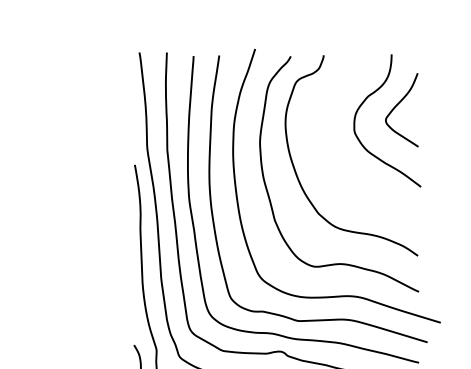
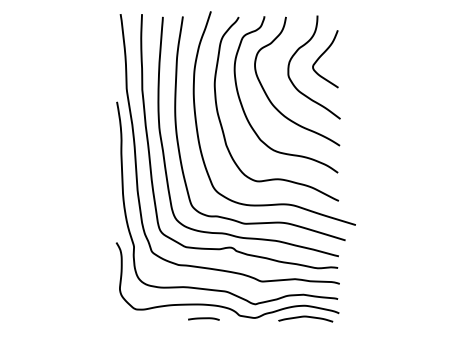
curve: (331, 161) -> (270, 99), added

